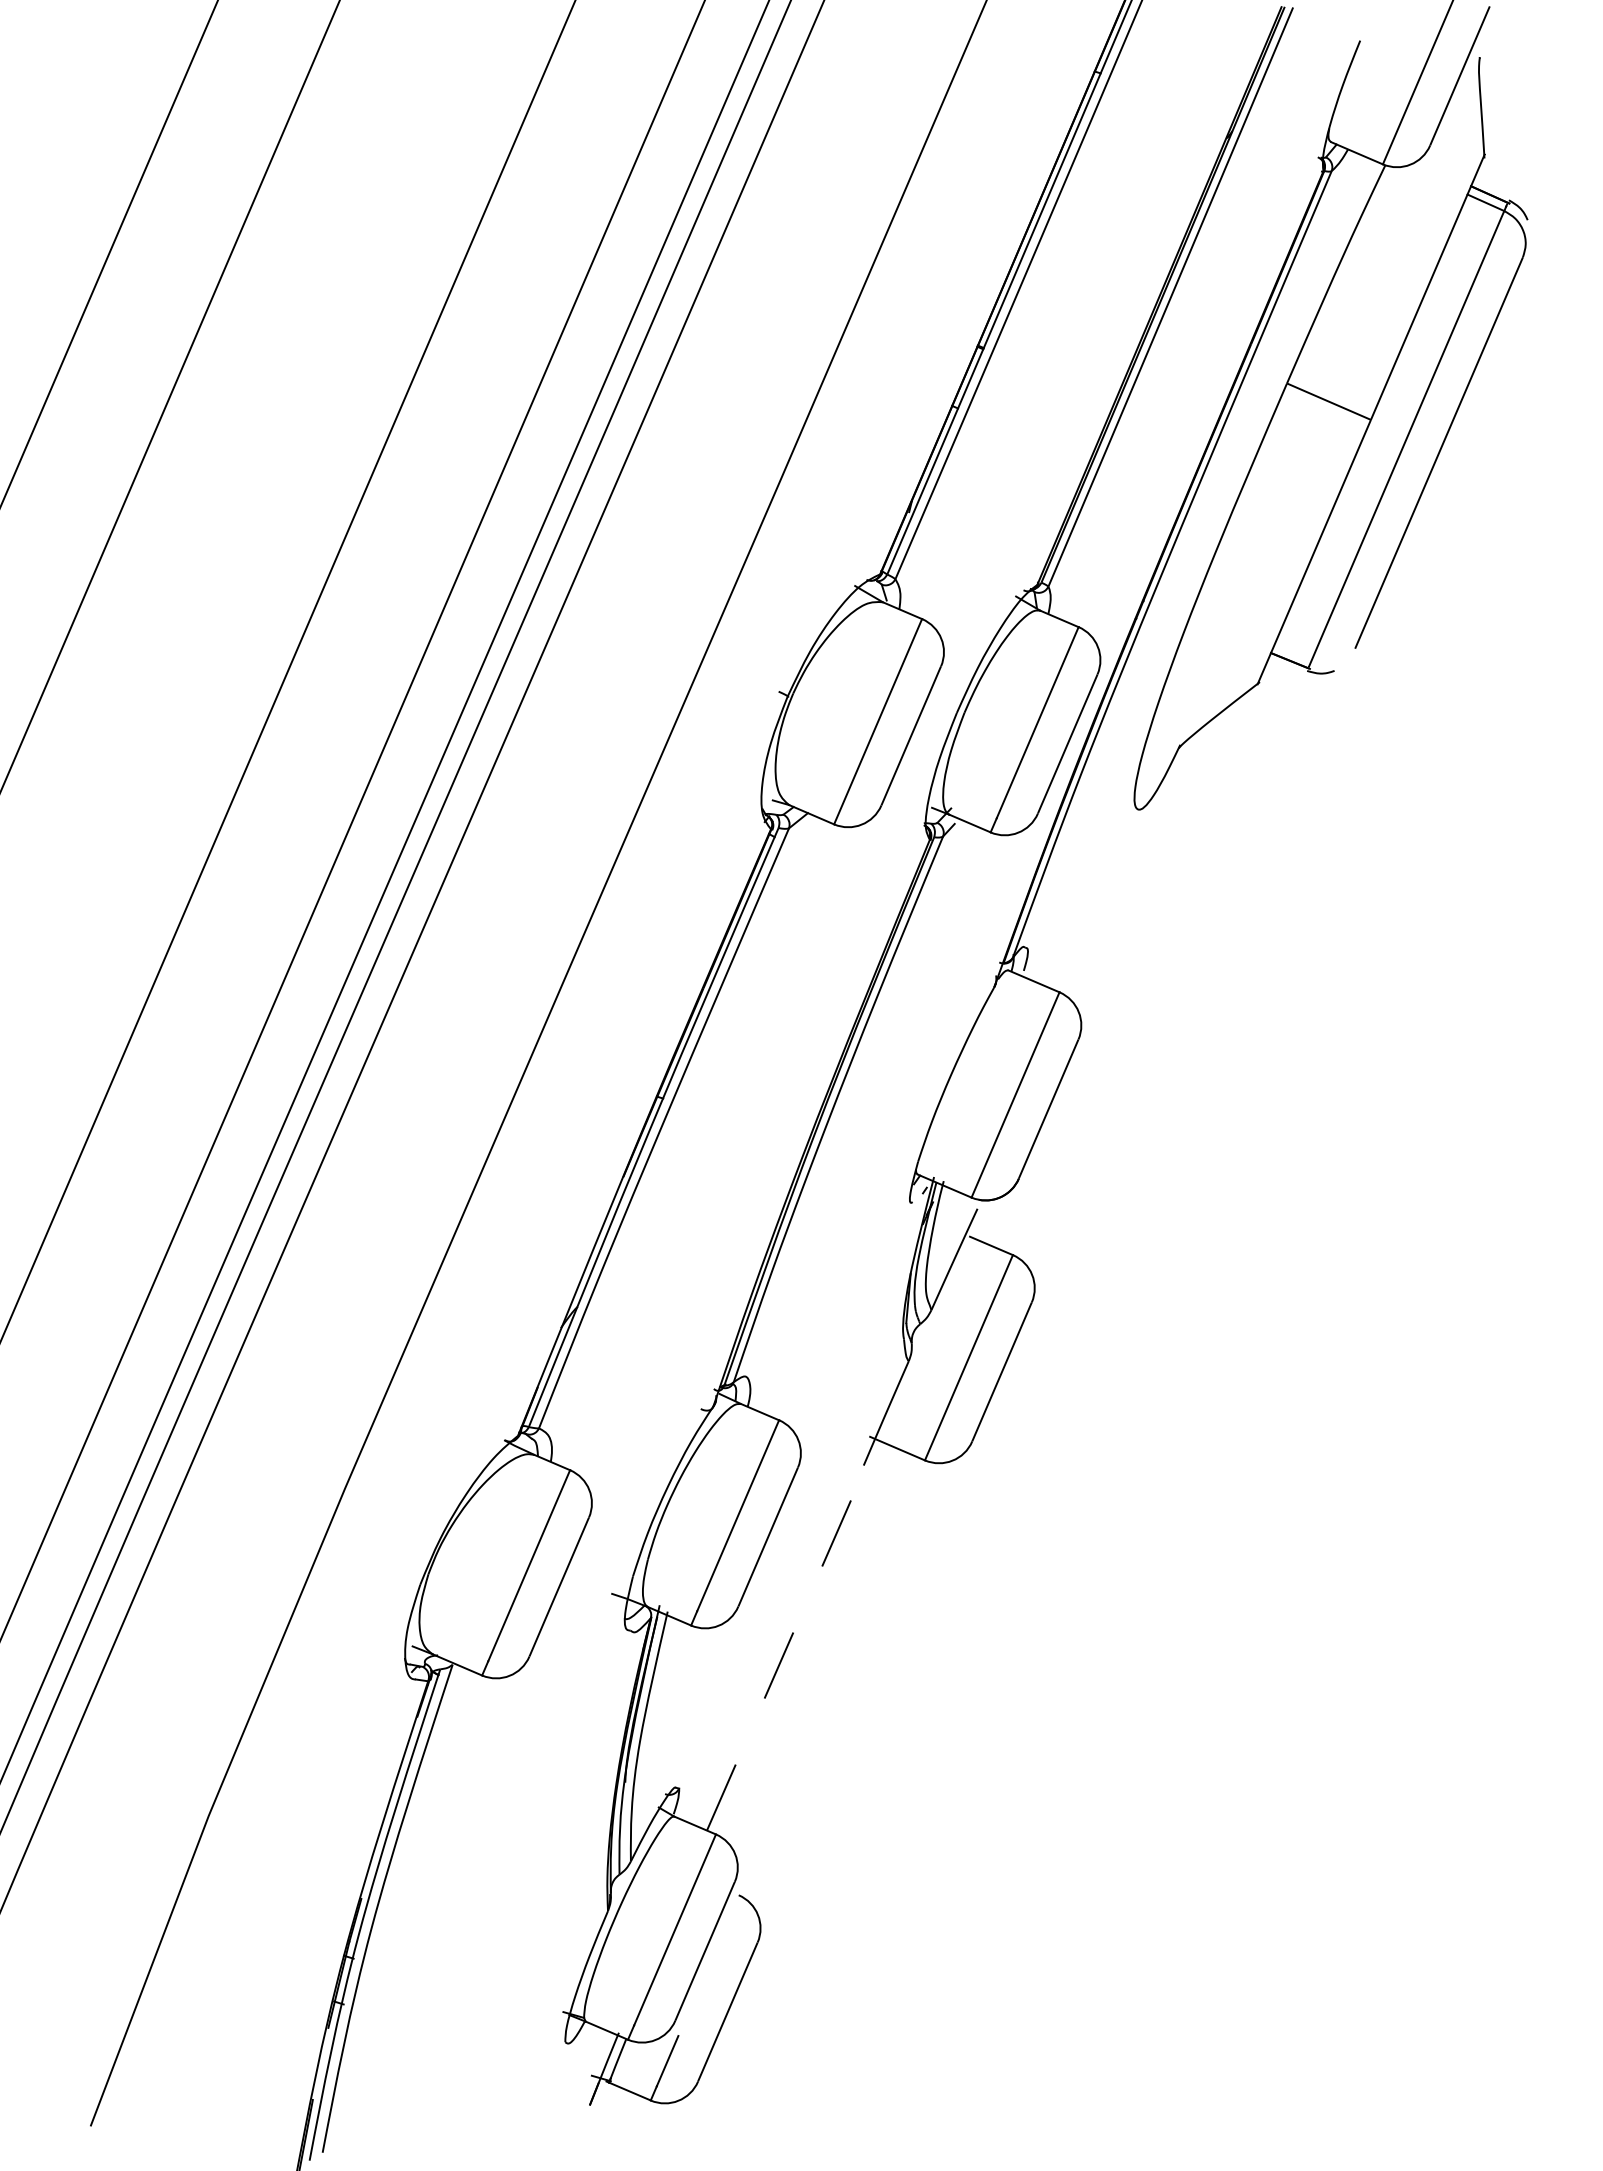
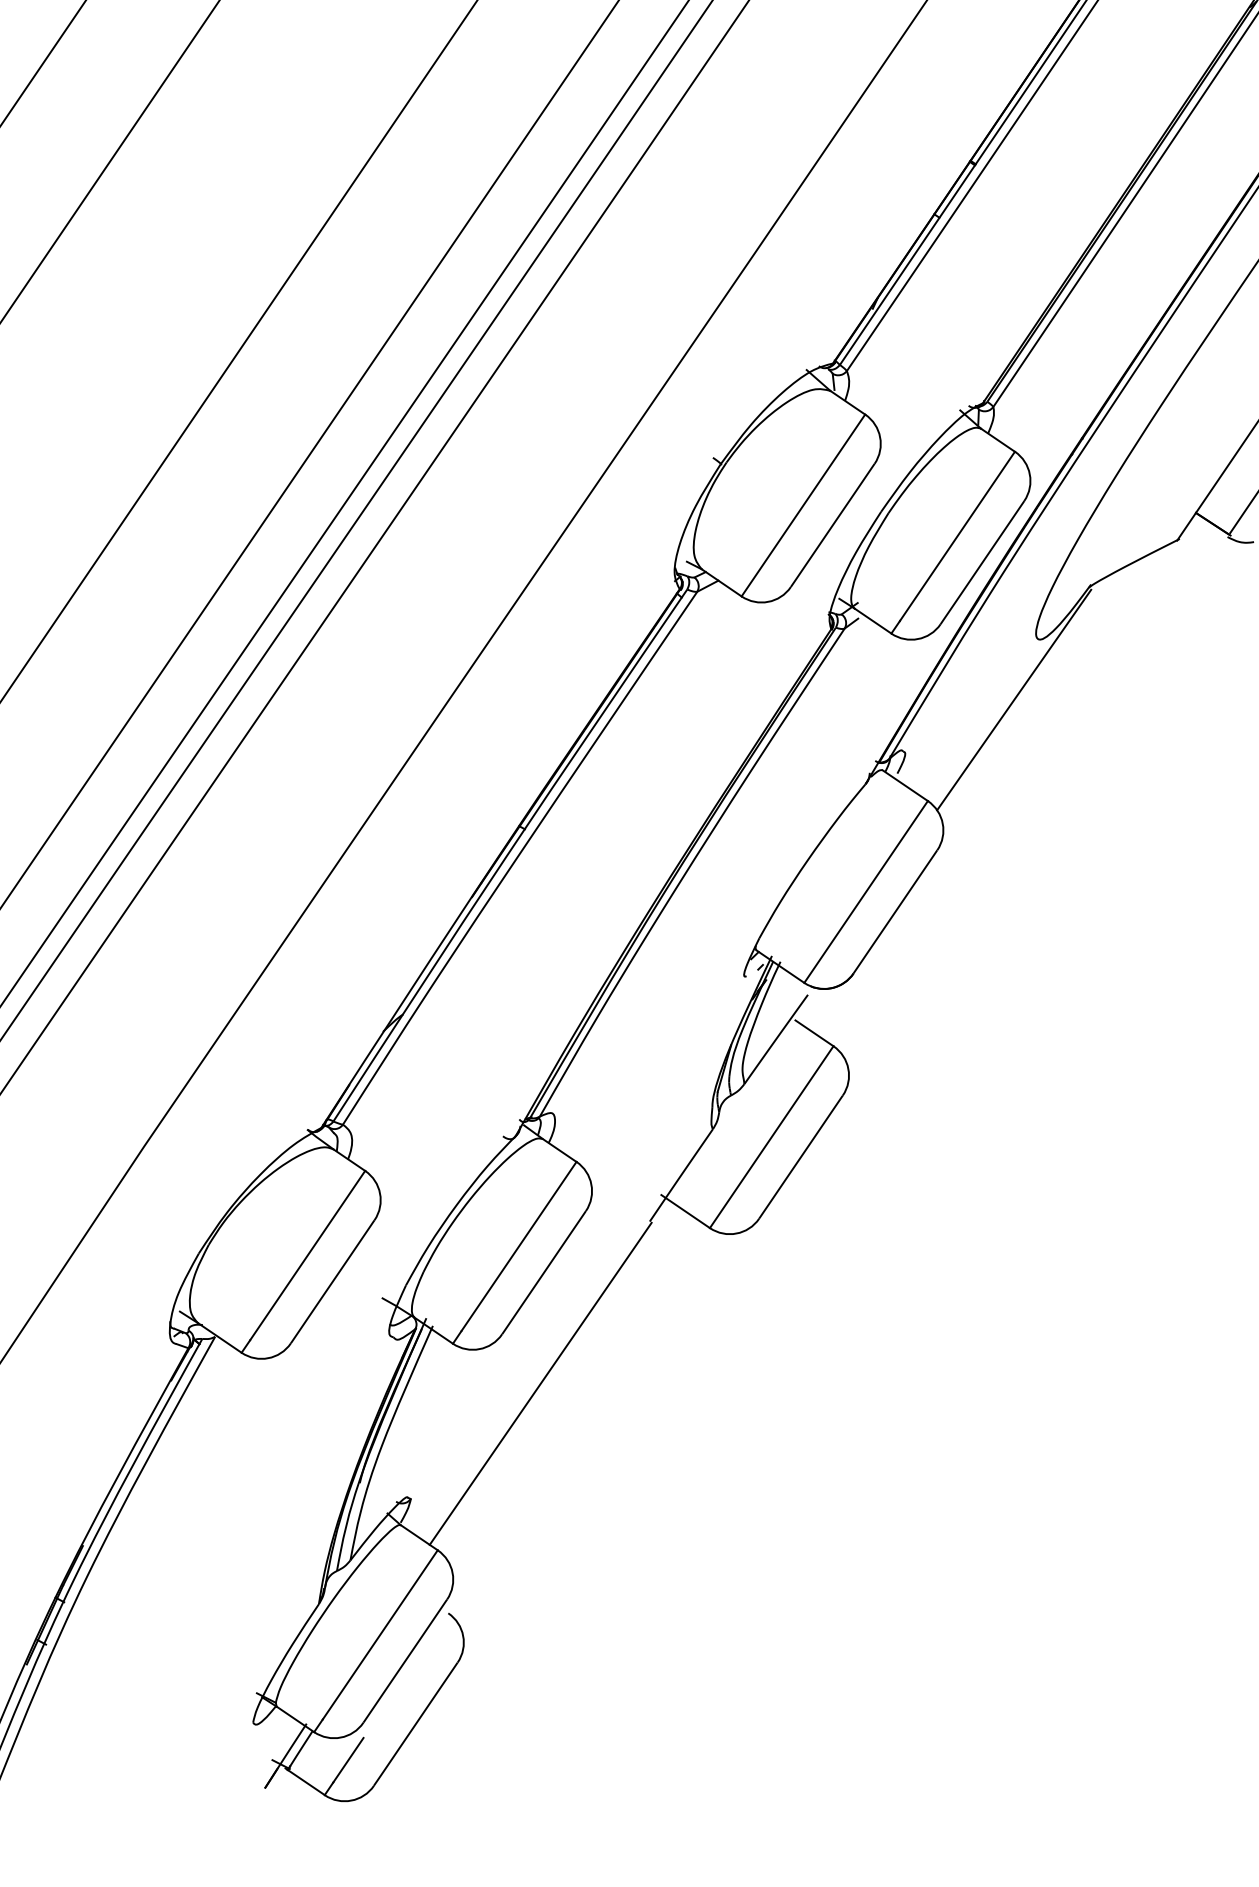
line: (1125, 874) -> (1013, 699), added
line: (786, 1648) -> (540, 1383), dashed -> solid

